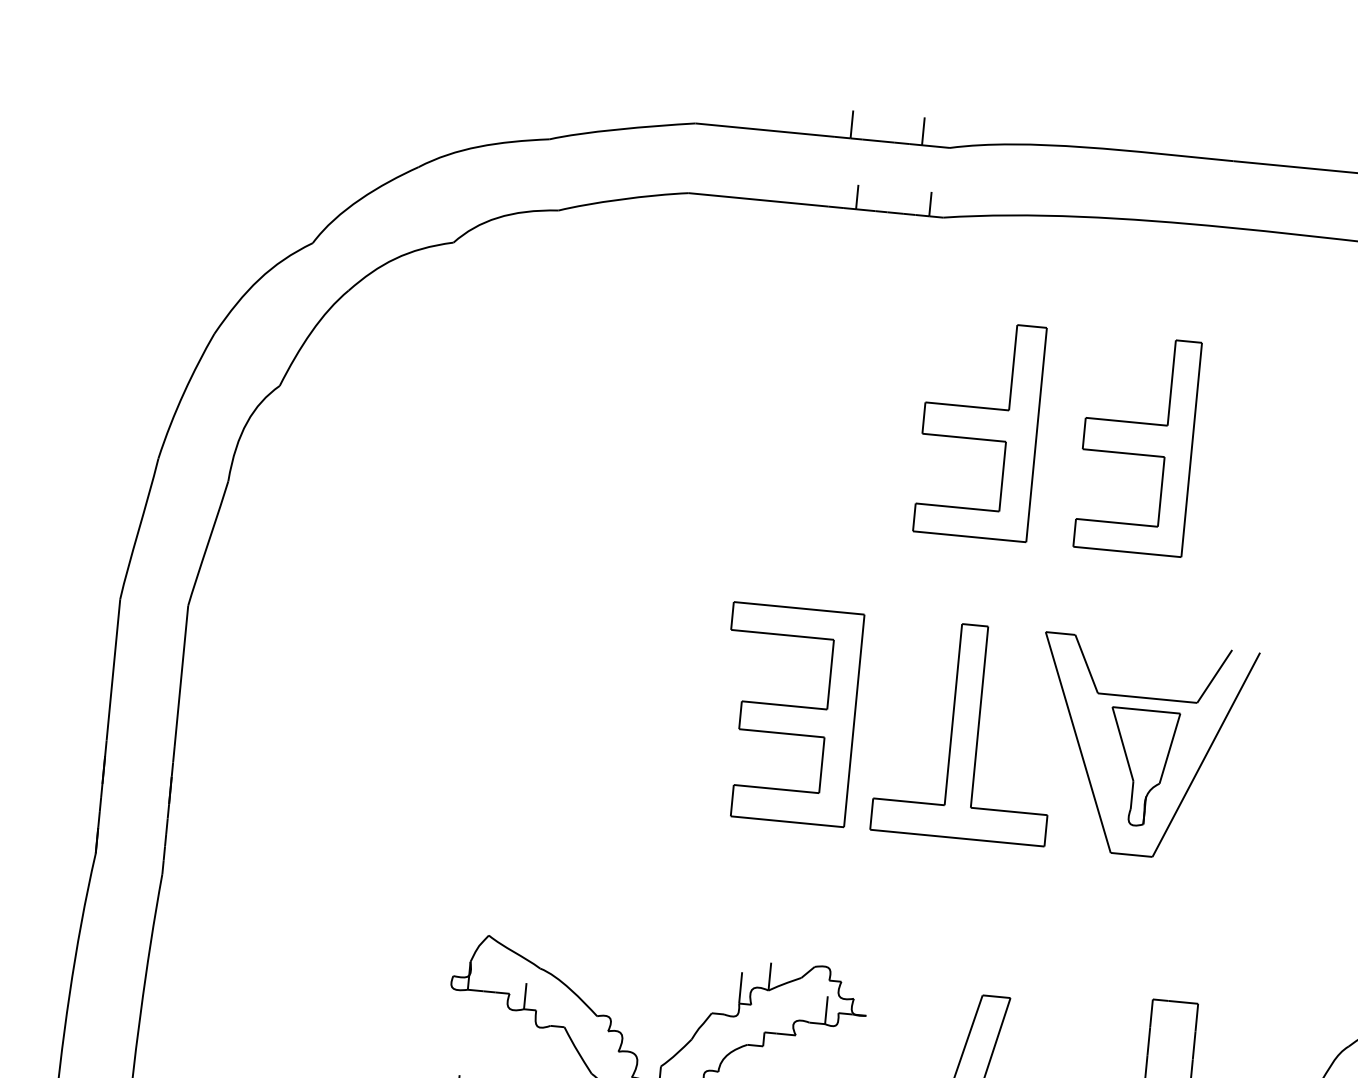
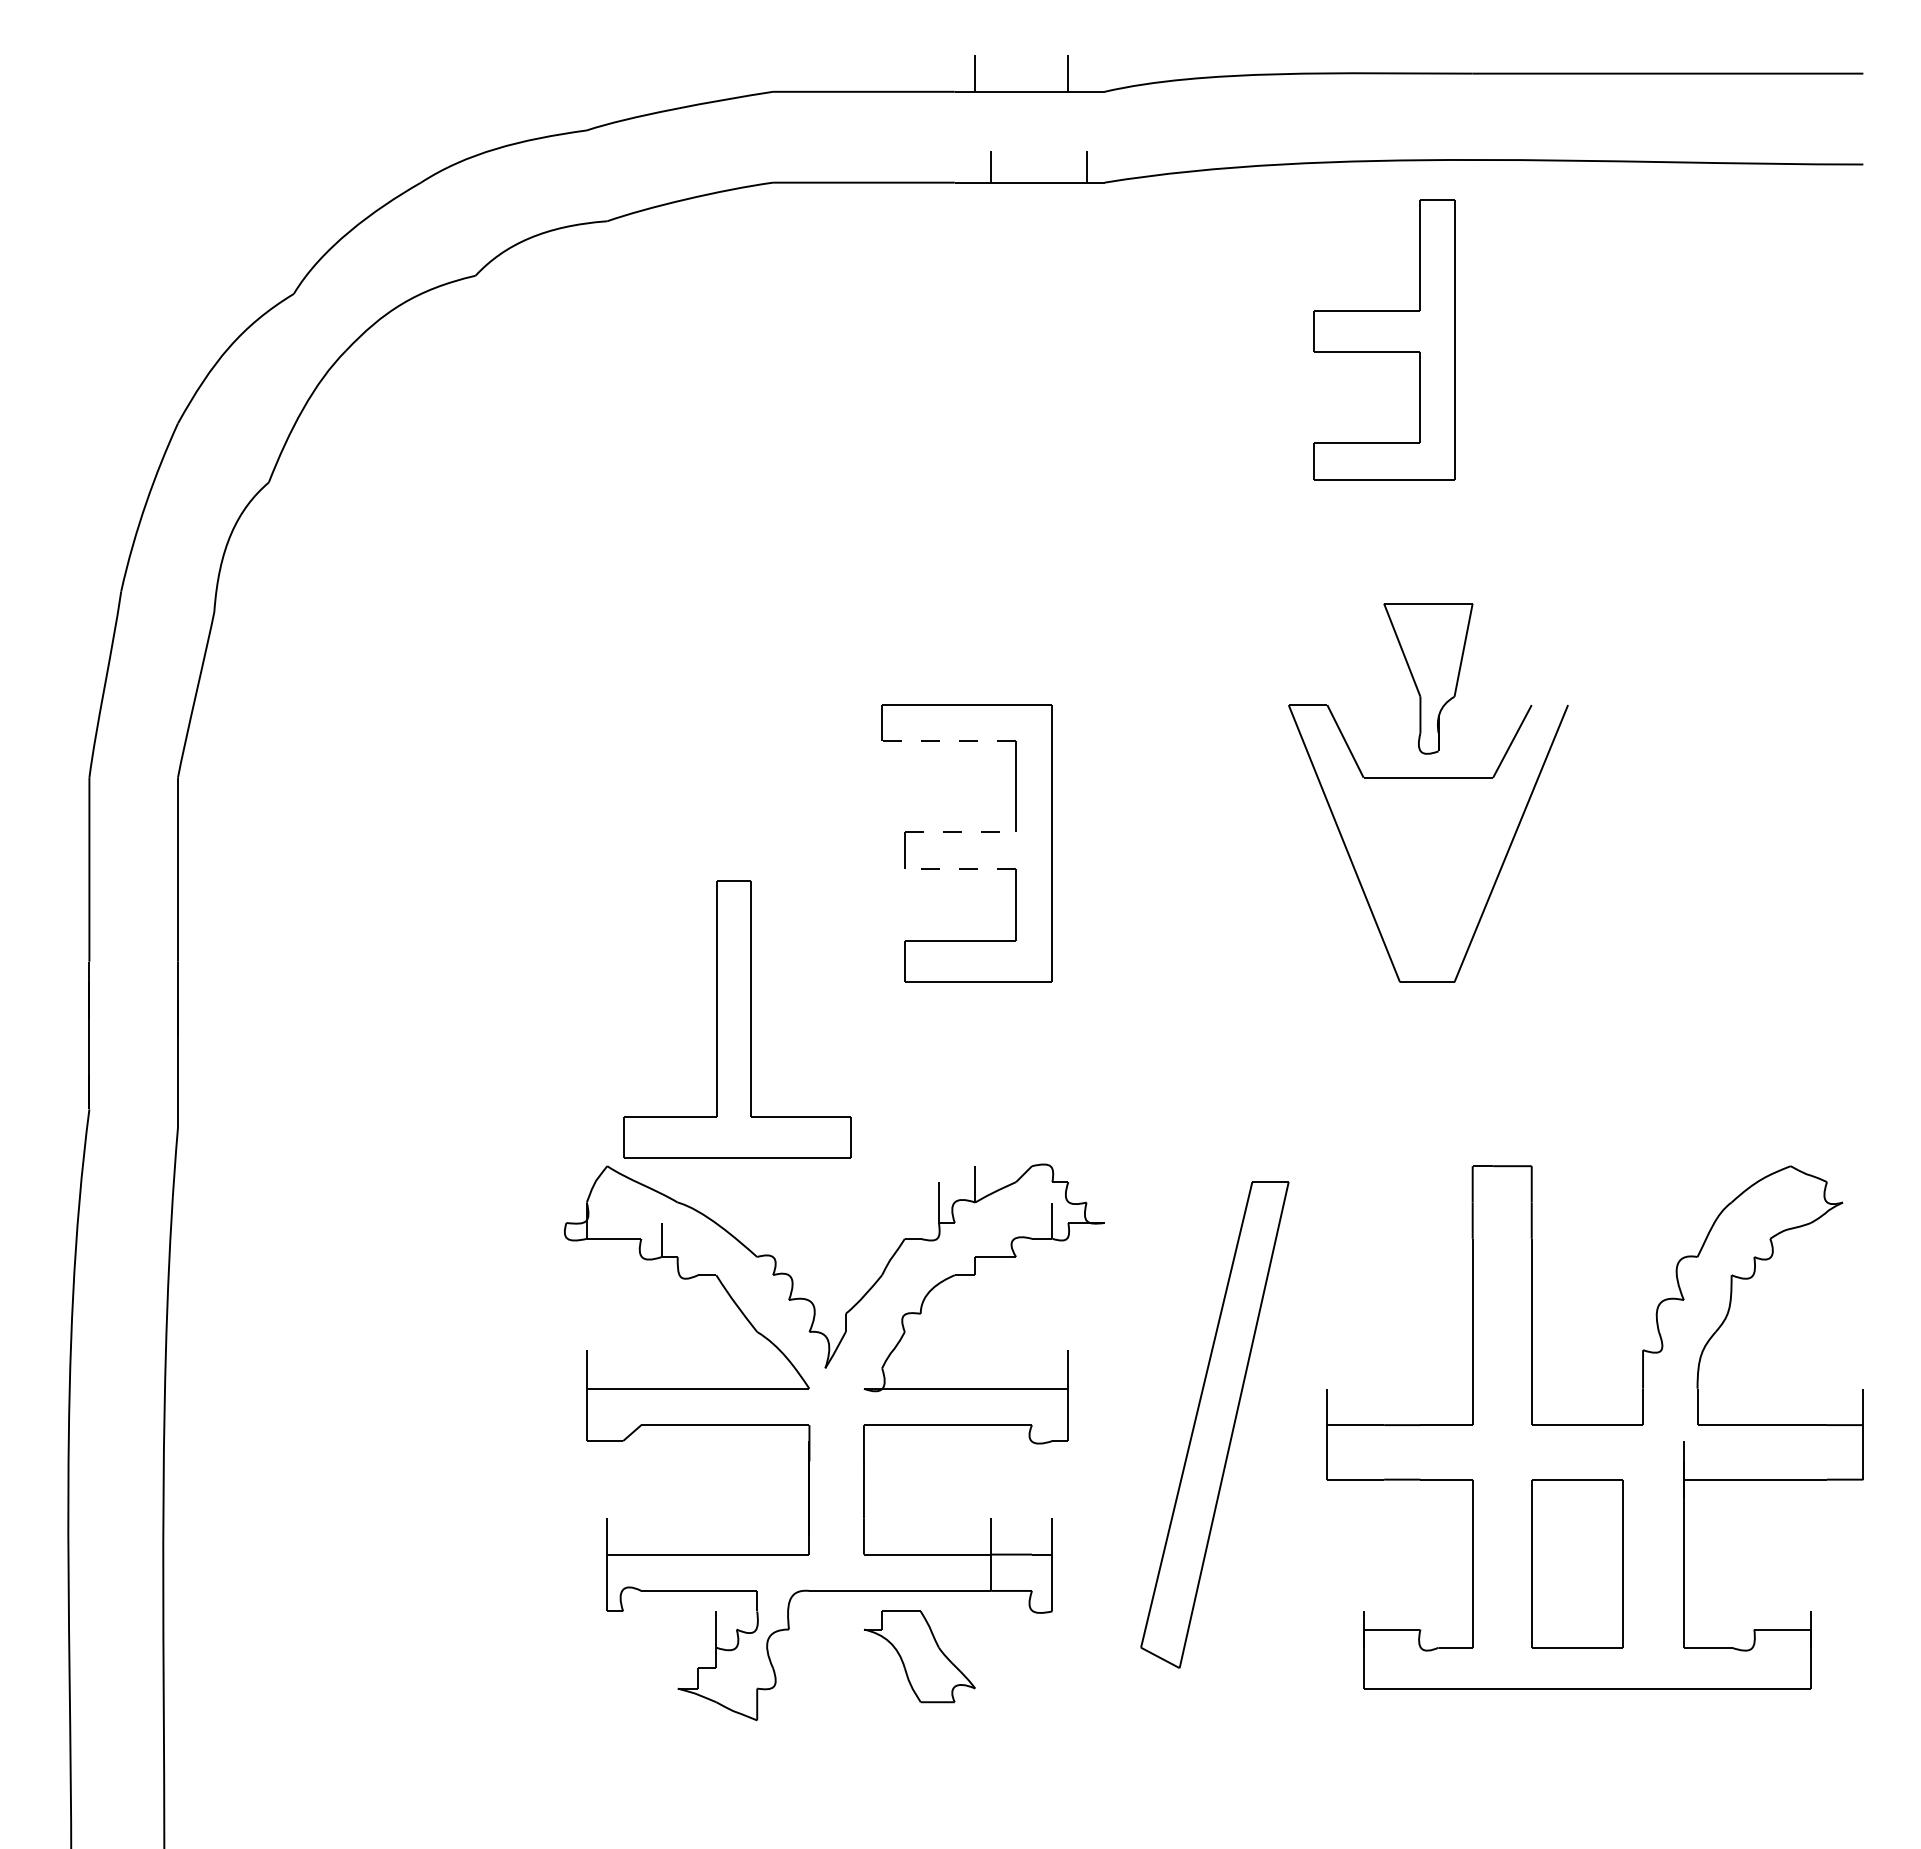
part: (979, 429) -> (1178, 451), removed
part: (1138, 444) -> (1384, 339), moved
line: (782, 634) -> (948, 741), solid -> dashed
line: (784, 705) -> (960, 832), solid -> dashed
part: (967, 731) -> (737, 1019), moved
line: (781, 733) -> (960, 868), solid -> dashed
part: (1140, 767) -> (1428, 678), moved

